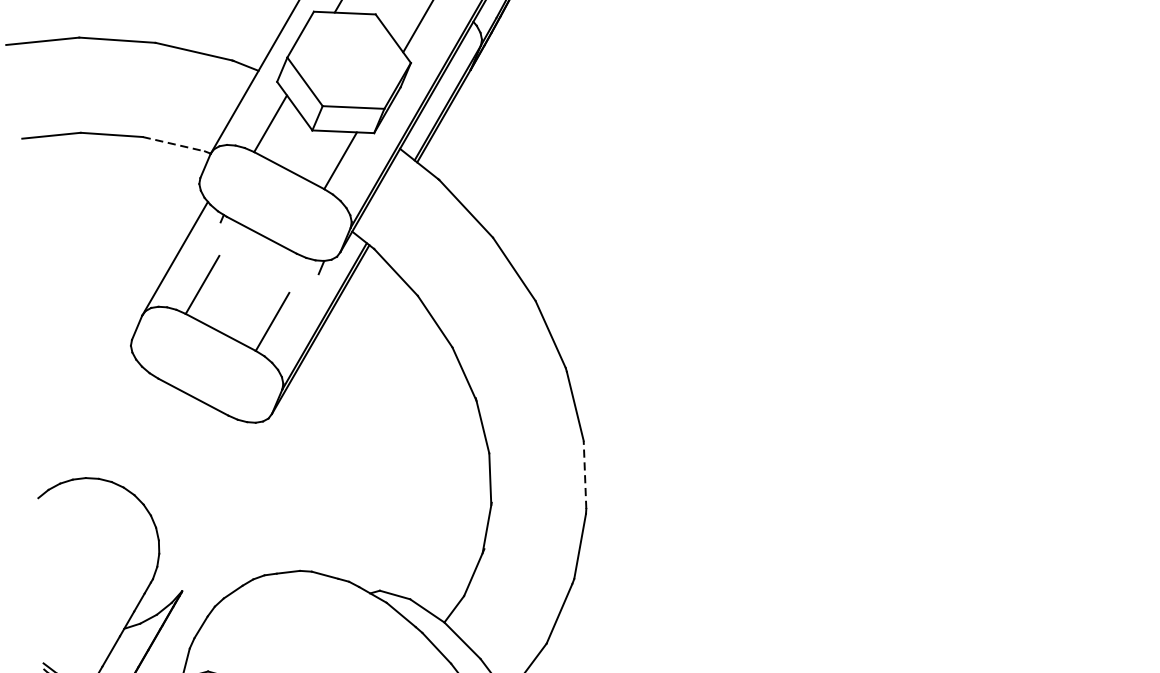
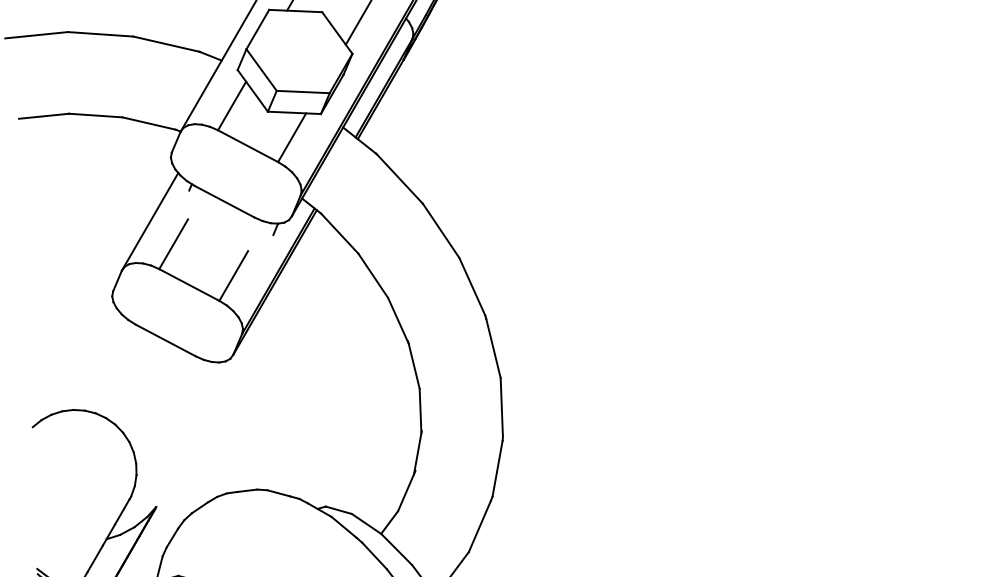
line: (174, 144) -> (149, 123), dashed -> solid
line: (584, 474) -> (501, 406), dashed -> solid

